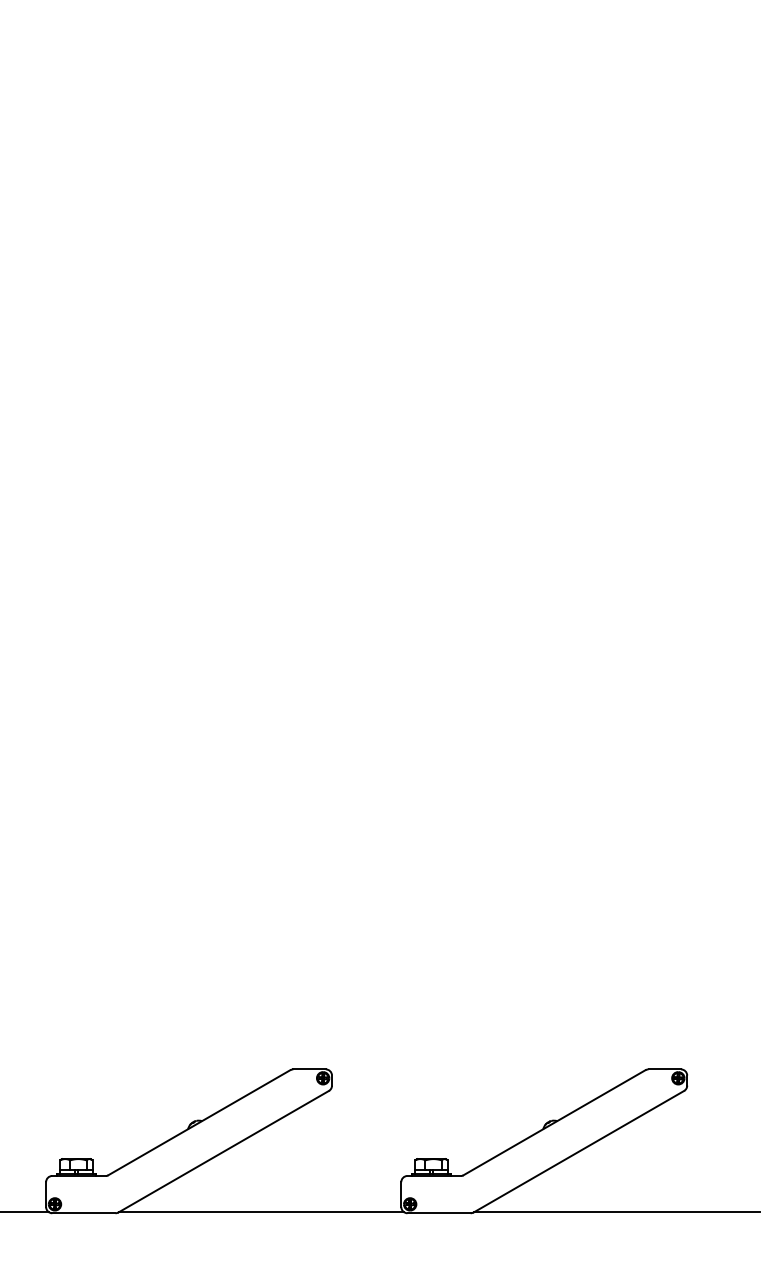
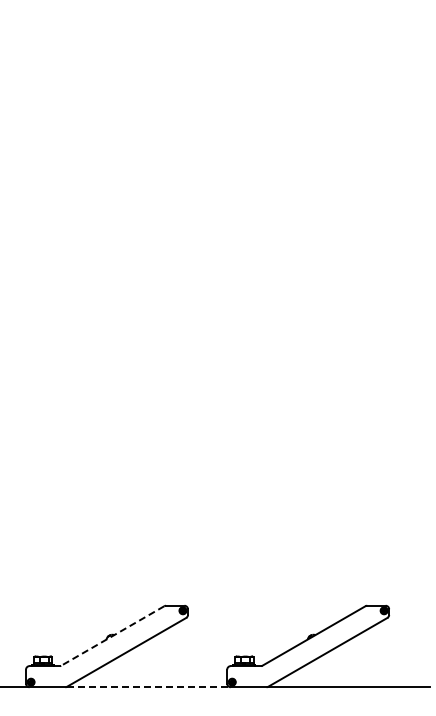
line: (198, 1121) -> (112, 635), solid -> dashed
line: (262, 1211) -> (148, 686), solid -> dashed

